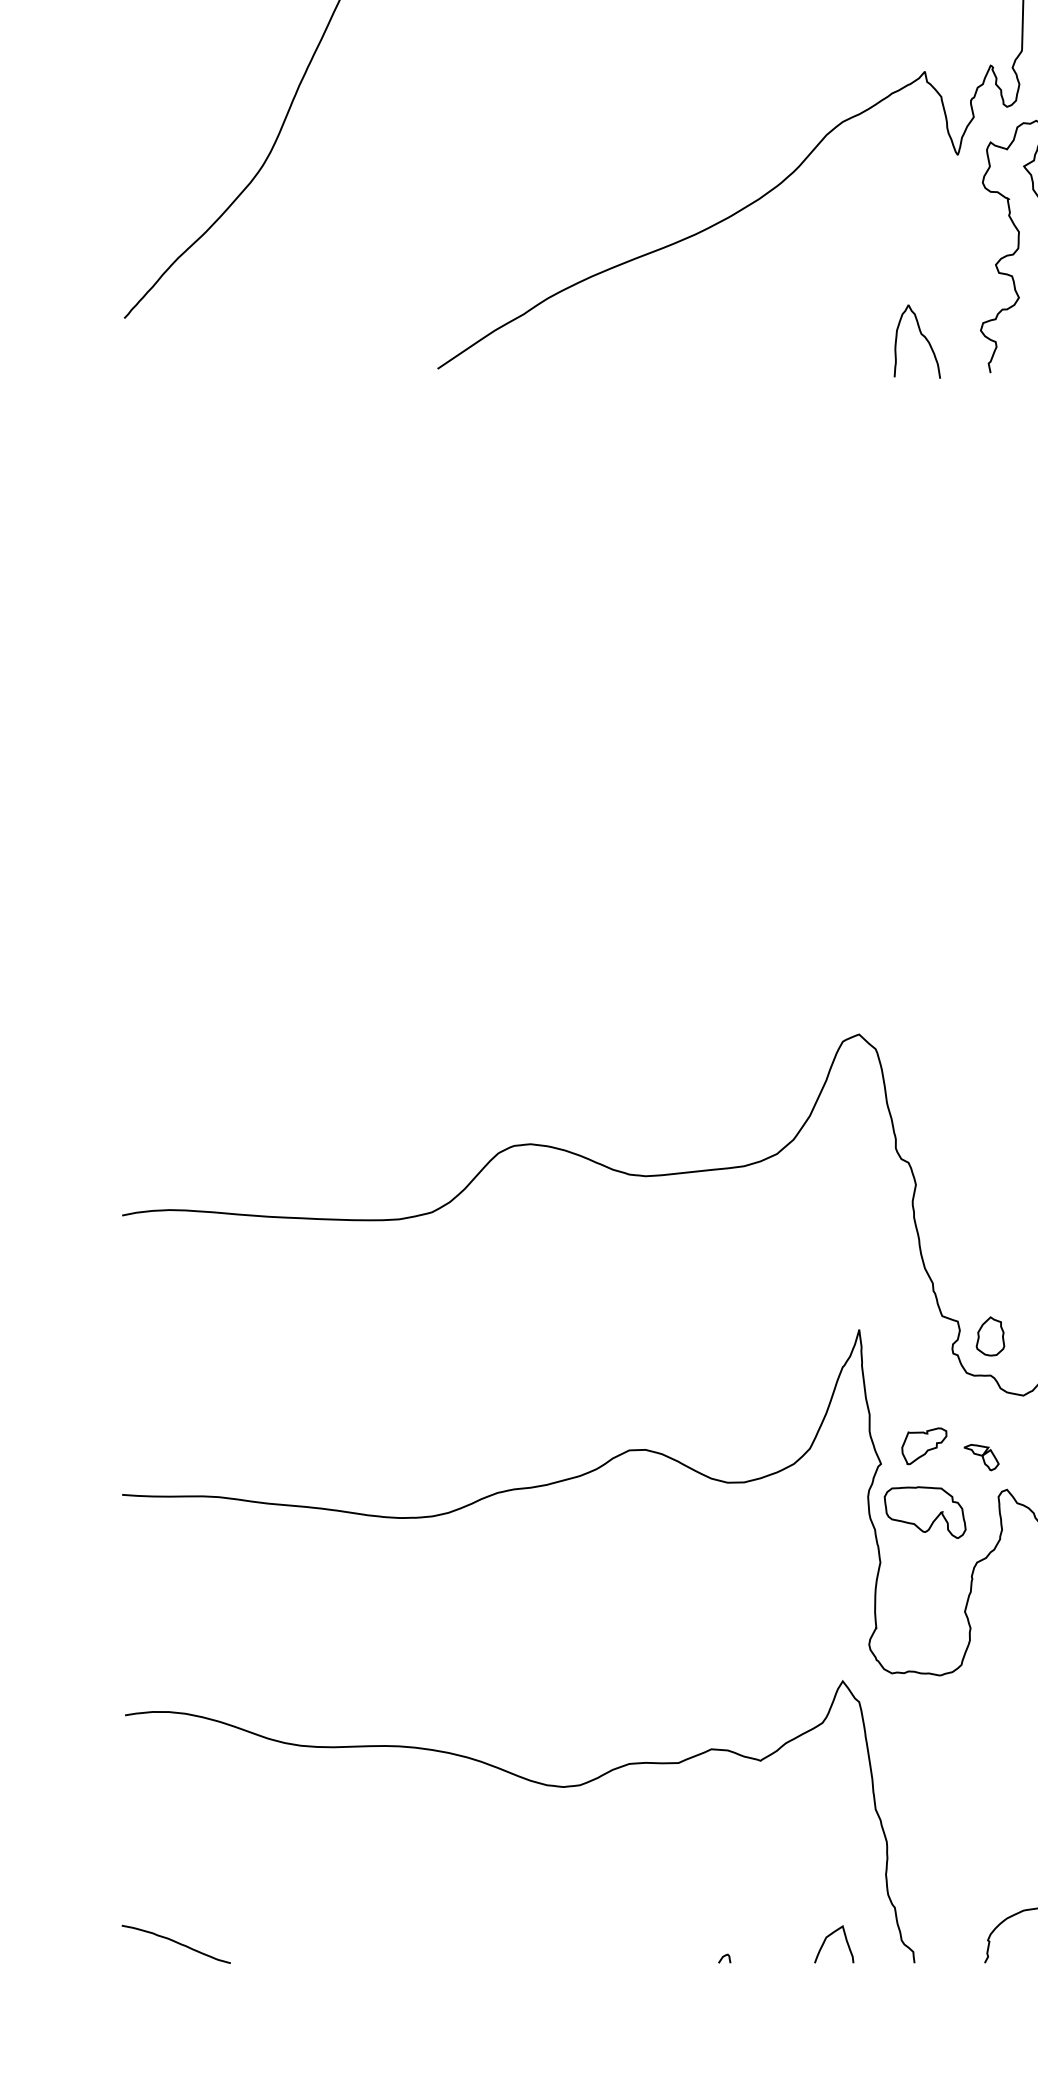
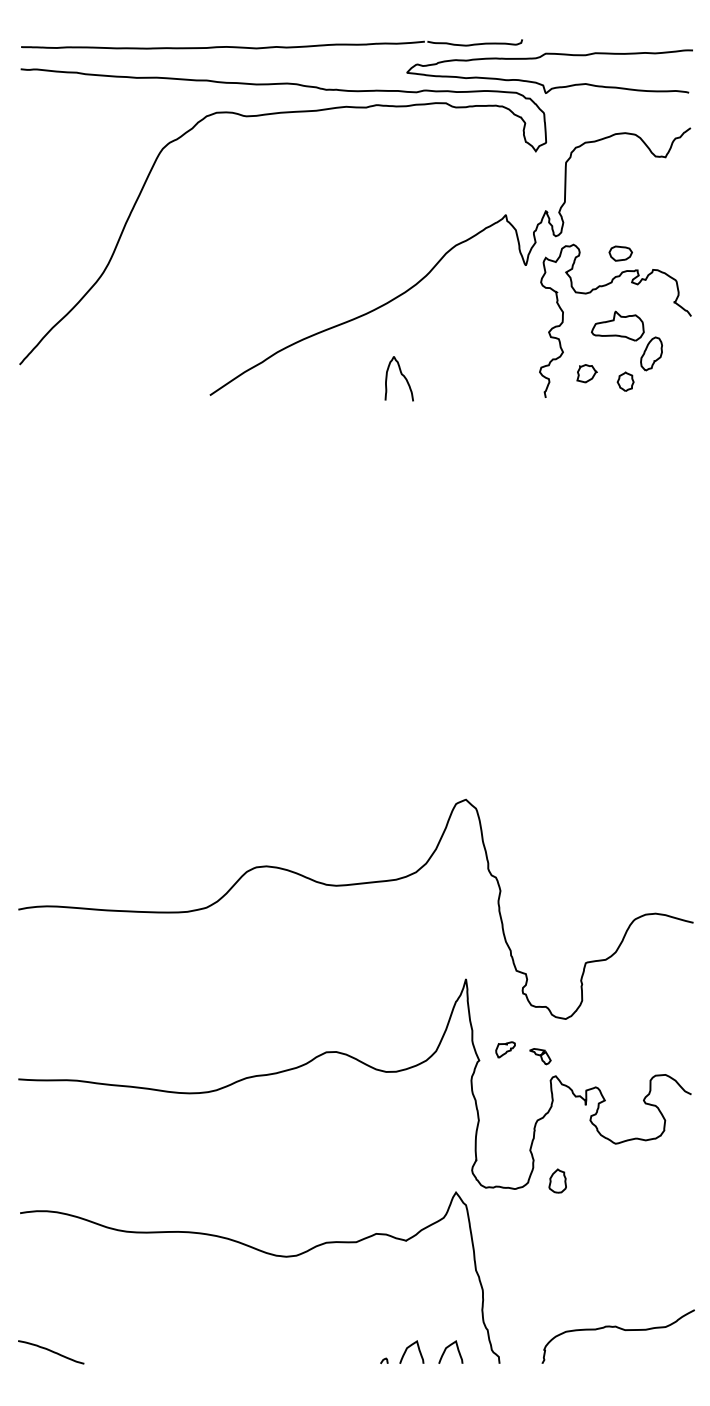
curve: (920, 336) -> (401, 375), moved
part: (990, 1335) -> (557, 1180), moved
part: (924, 1445) -> (505, 1049), size x0.7
part: (924, 1511) -> (505, 1089), removed
curve: (764, 1938) -> (408, 1348), added

